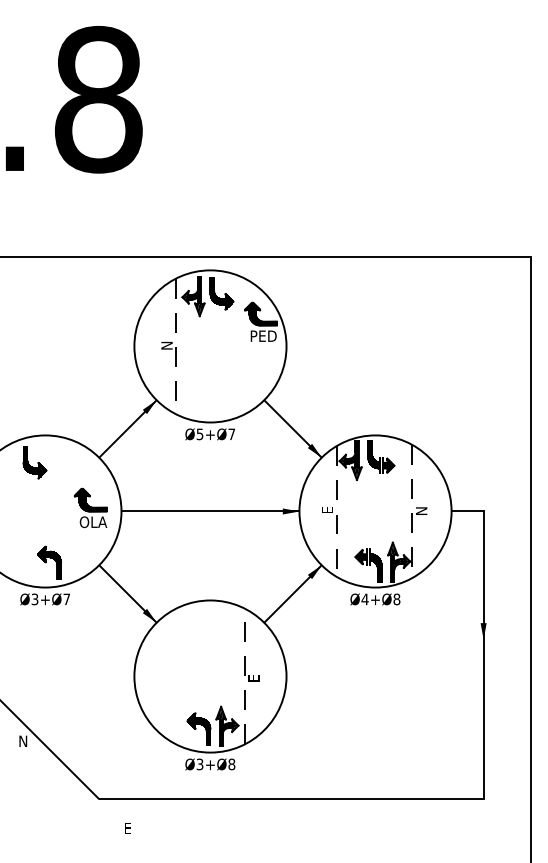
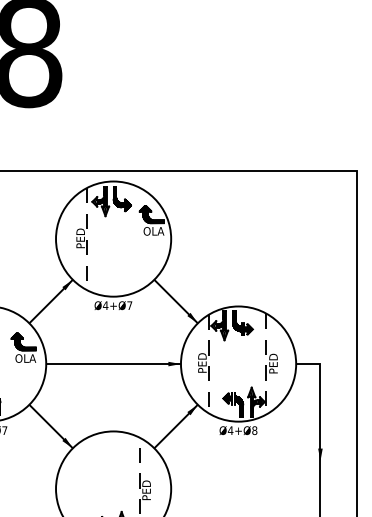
text: (263, 336) -> (153, 231), PED -> OLA
text: (166, 345) -> (80, 238), N -> PED
text: (199, 434) -> (105, 305), Ø5+Ø7 -> Ø4+Ø7
part: (90, 507) -> (23, 347), moved
text: (327, 509) -> (202, 362), E -> PED
text: (421, 510) -> (273, 363), N -> PED
text: (253, 678) -> (146, 490), E -> PED

